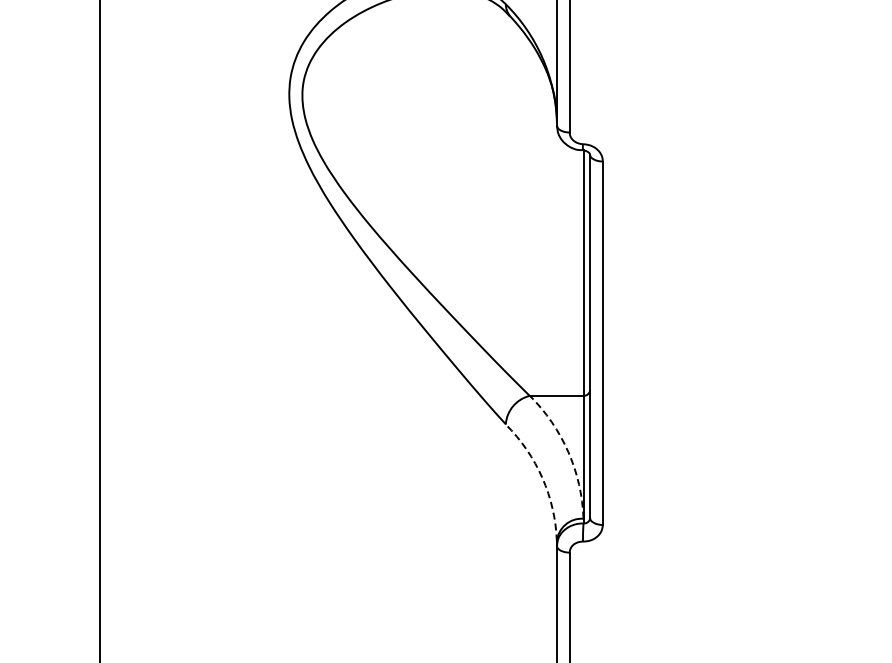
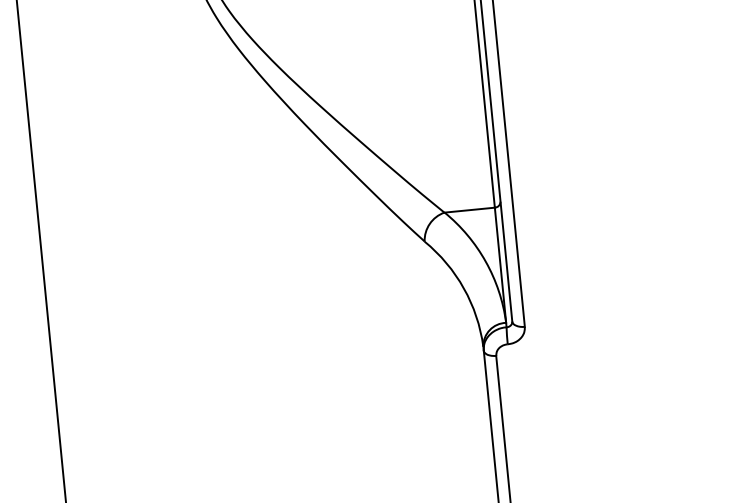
arc: (568, 452) -> (485, 262), dashed -> solid
arc: (542, 478) -> (464, 288), dashed -> solid

